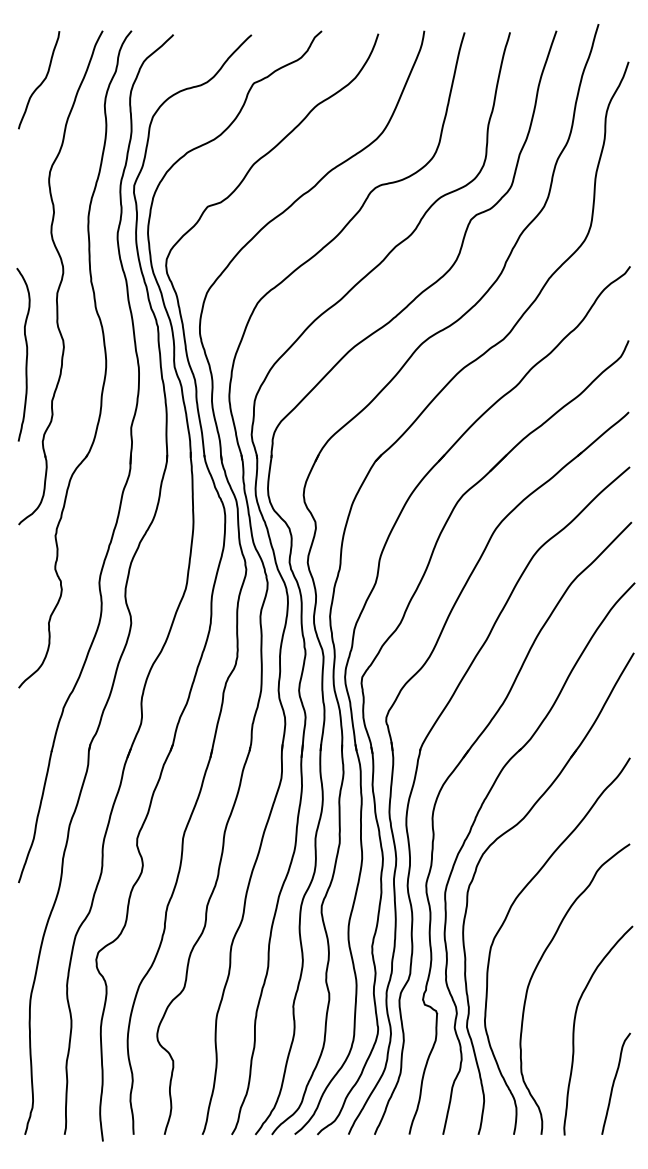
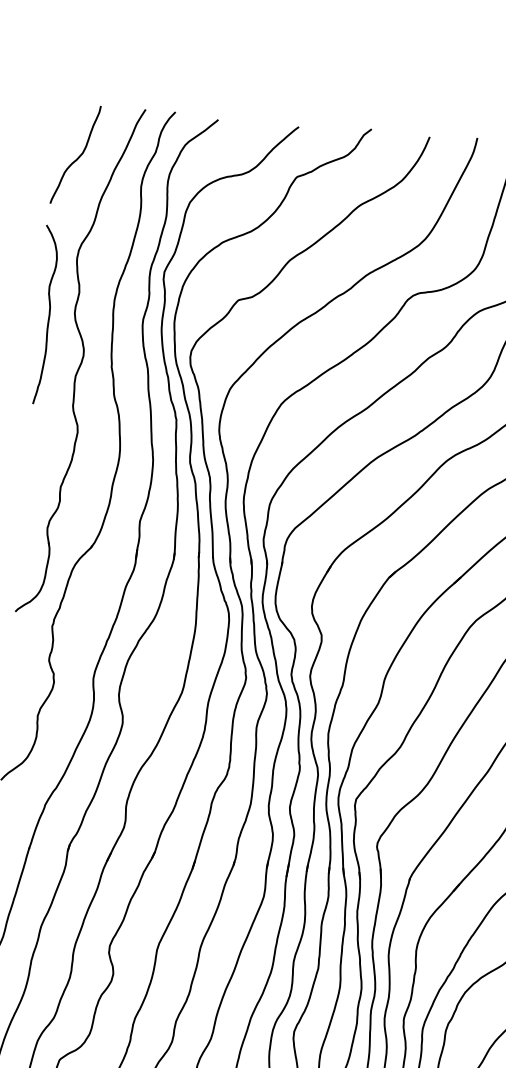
curve: (26, 354) -> (48, 314), moved

